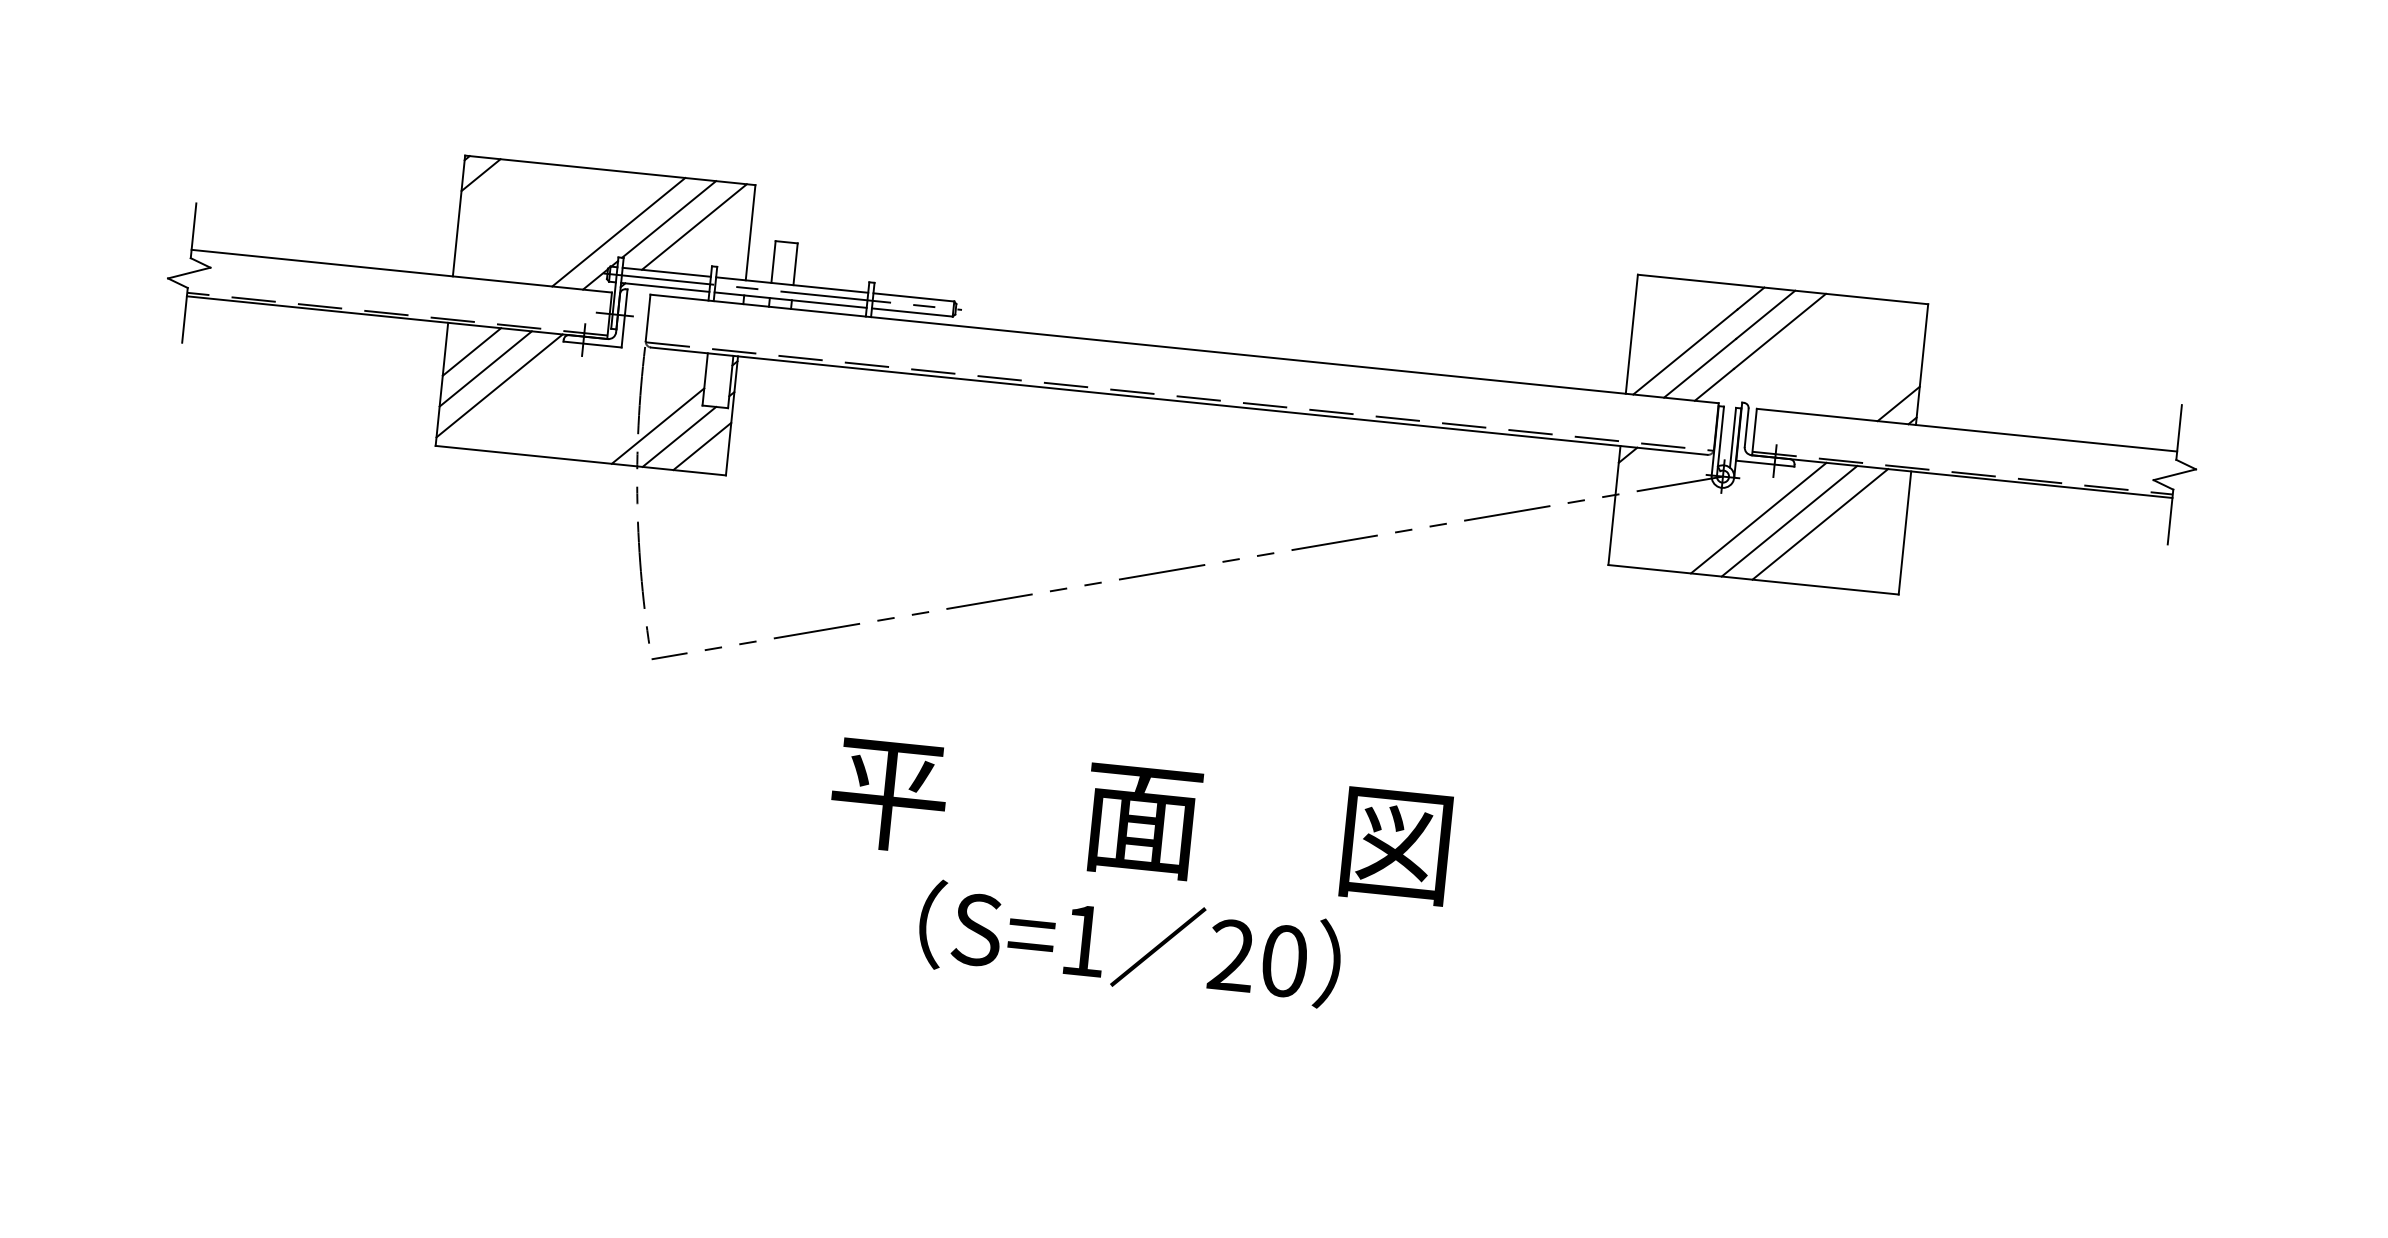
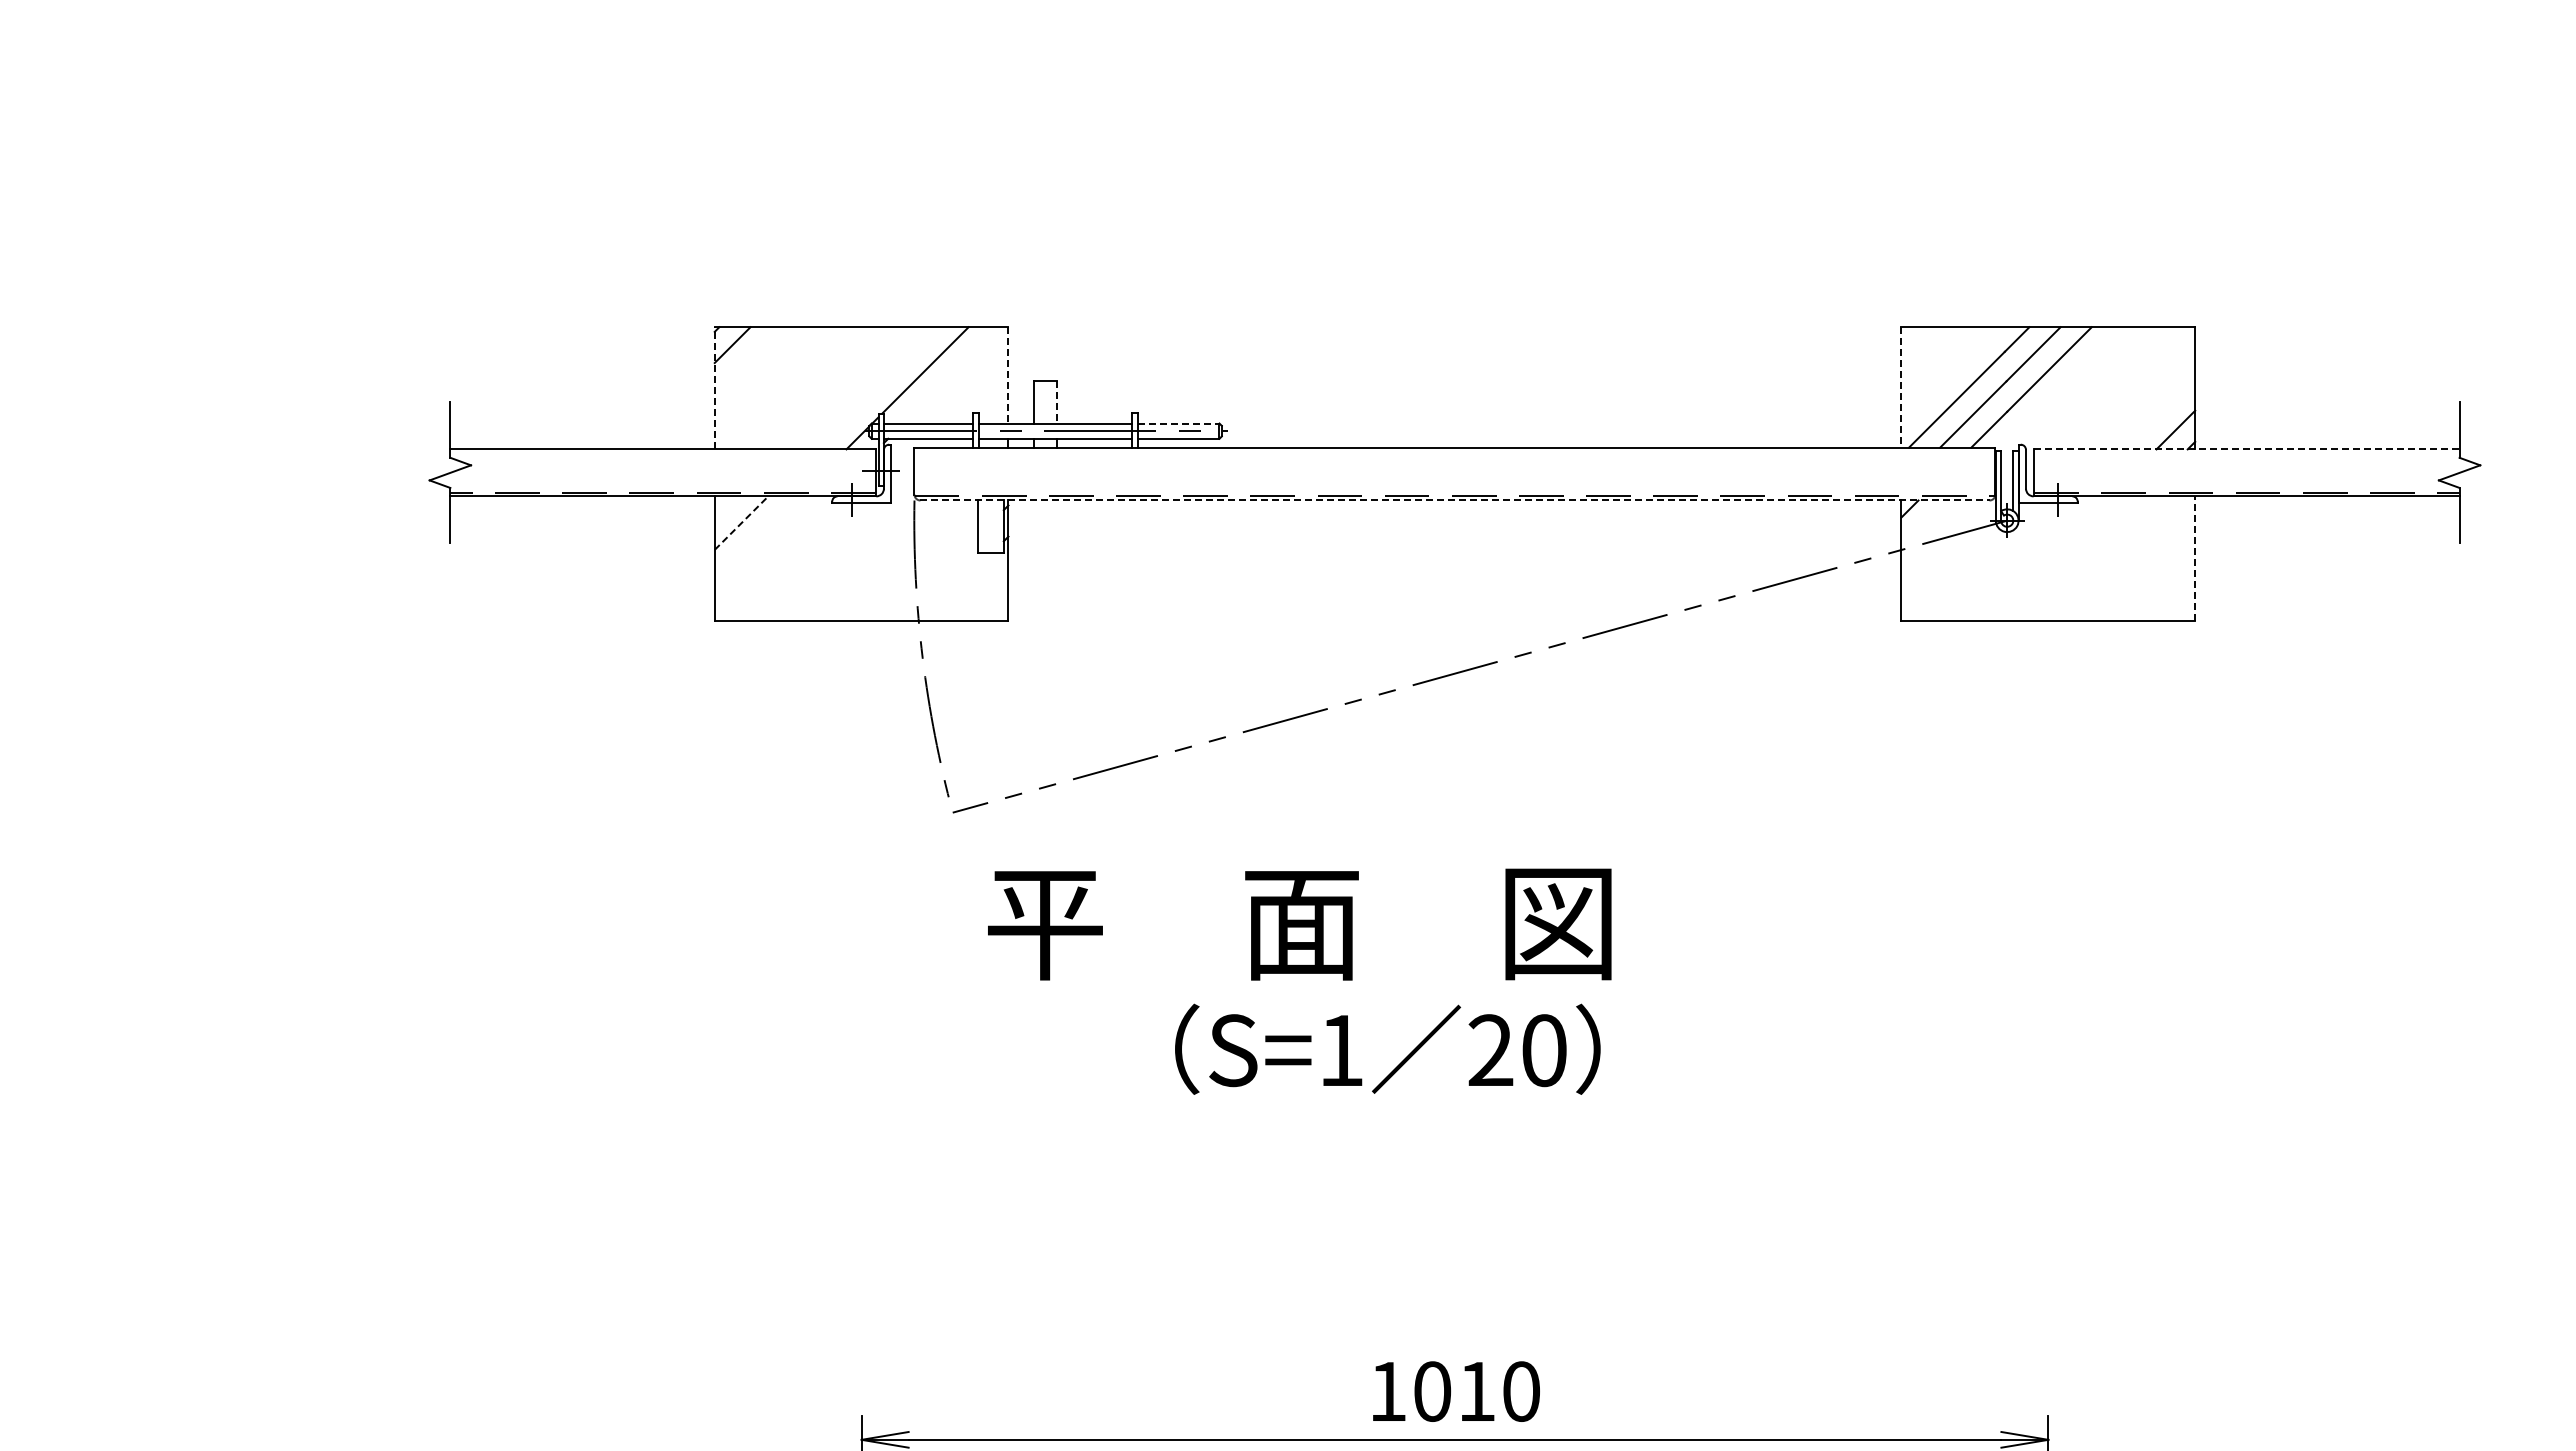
line: (458, 215) -> (714, 387), solid -> dashed
line: (694, 227) -> (951, 375), removed
line: (618, 232) -> (876, 388), removed
line: (750, 232) -> (1008, 375), solid -> dashed
line: (795, 264) -> (1056, 402), solid -> dashed
line: (913, 297) -> (1178, 423), solid -> dashed
line: (1631, 334) -> (1901, 387), solid -> dashed
line: (471, 352) -> (741, 523), solid -> dashed
line: (485, 368) -> (756, 538), removed
line: (499, 386) -> (772, 554), removed
line: (1178, 401) -> (1454, 500), solid -> dashed
line: (658, 426) -> (935, 578), removed
line: (1966, 430) -> (2246, 449), solid -> dashed
line: (679, 436) -> (957, 586), removed
line: (702, 445) -> (981, 593), removed
line: (1758, 518) -> (2047, 558), removed
line: (1789, 521) -> (2078, 558), removed
line: (1820, 524) -> (2109, 558), removed
line: (1905, 532) -> (2195, 558), solid -> dashed
text: (1140, 820) -> (1299, 924), moved
text: (1129, 943) -> (1387, 1048), moved

